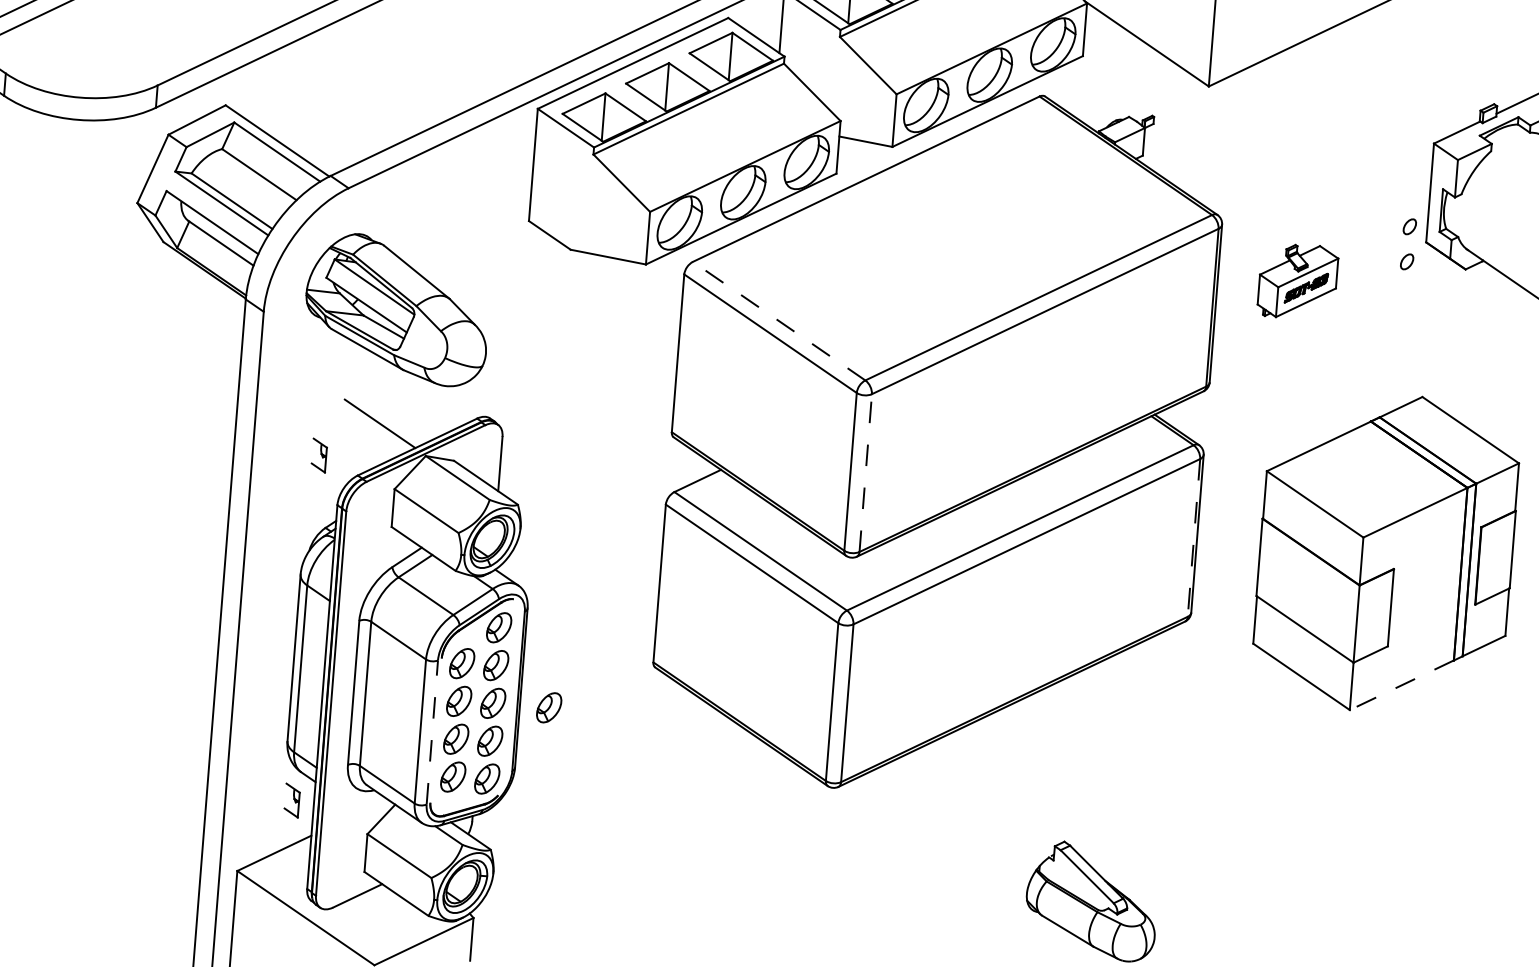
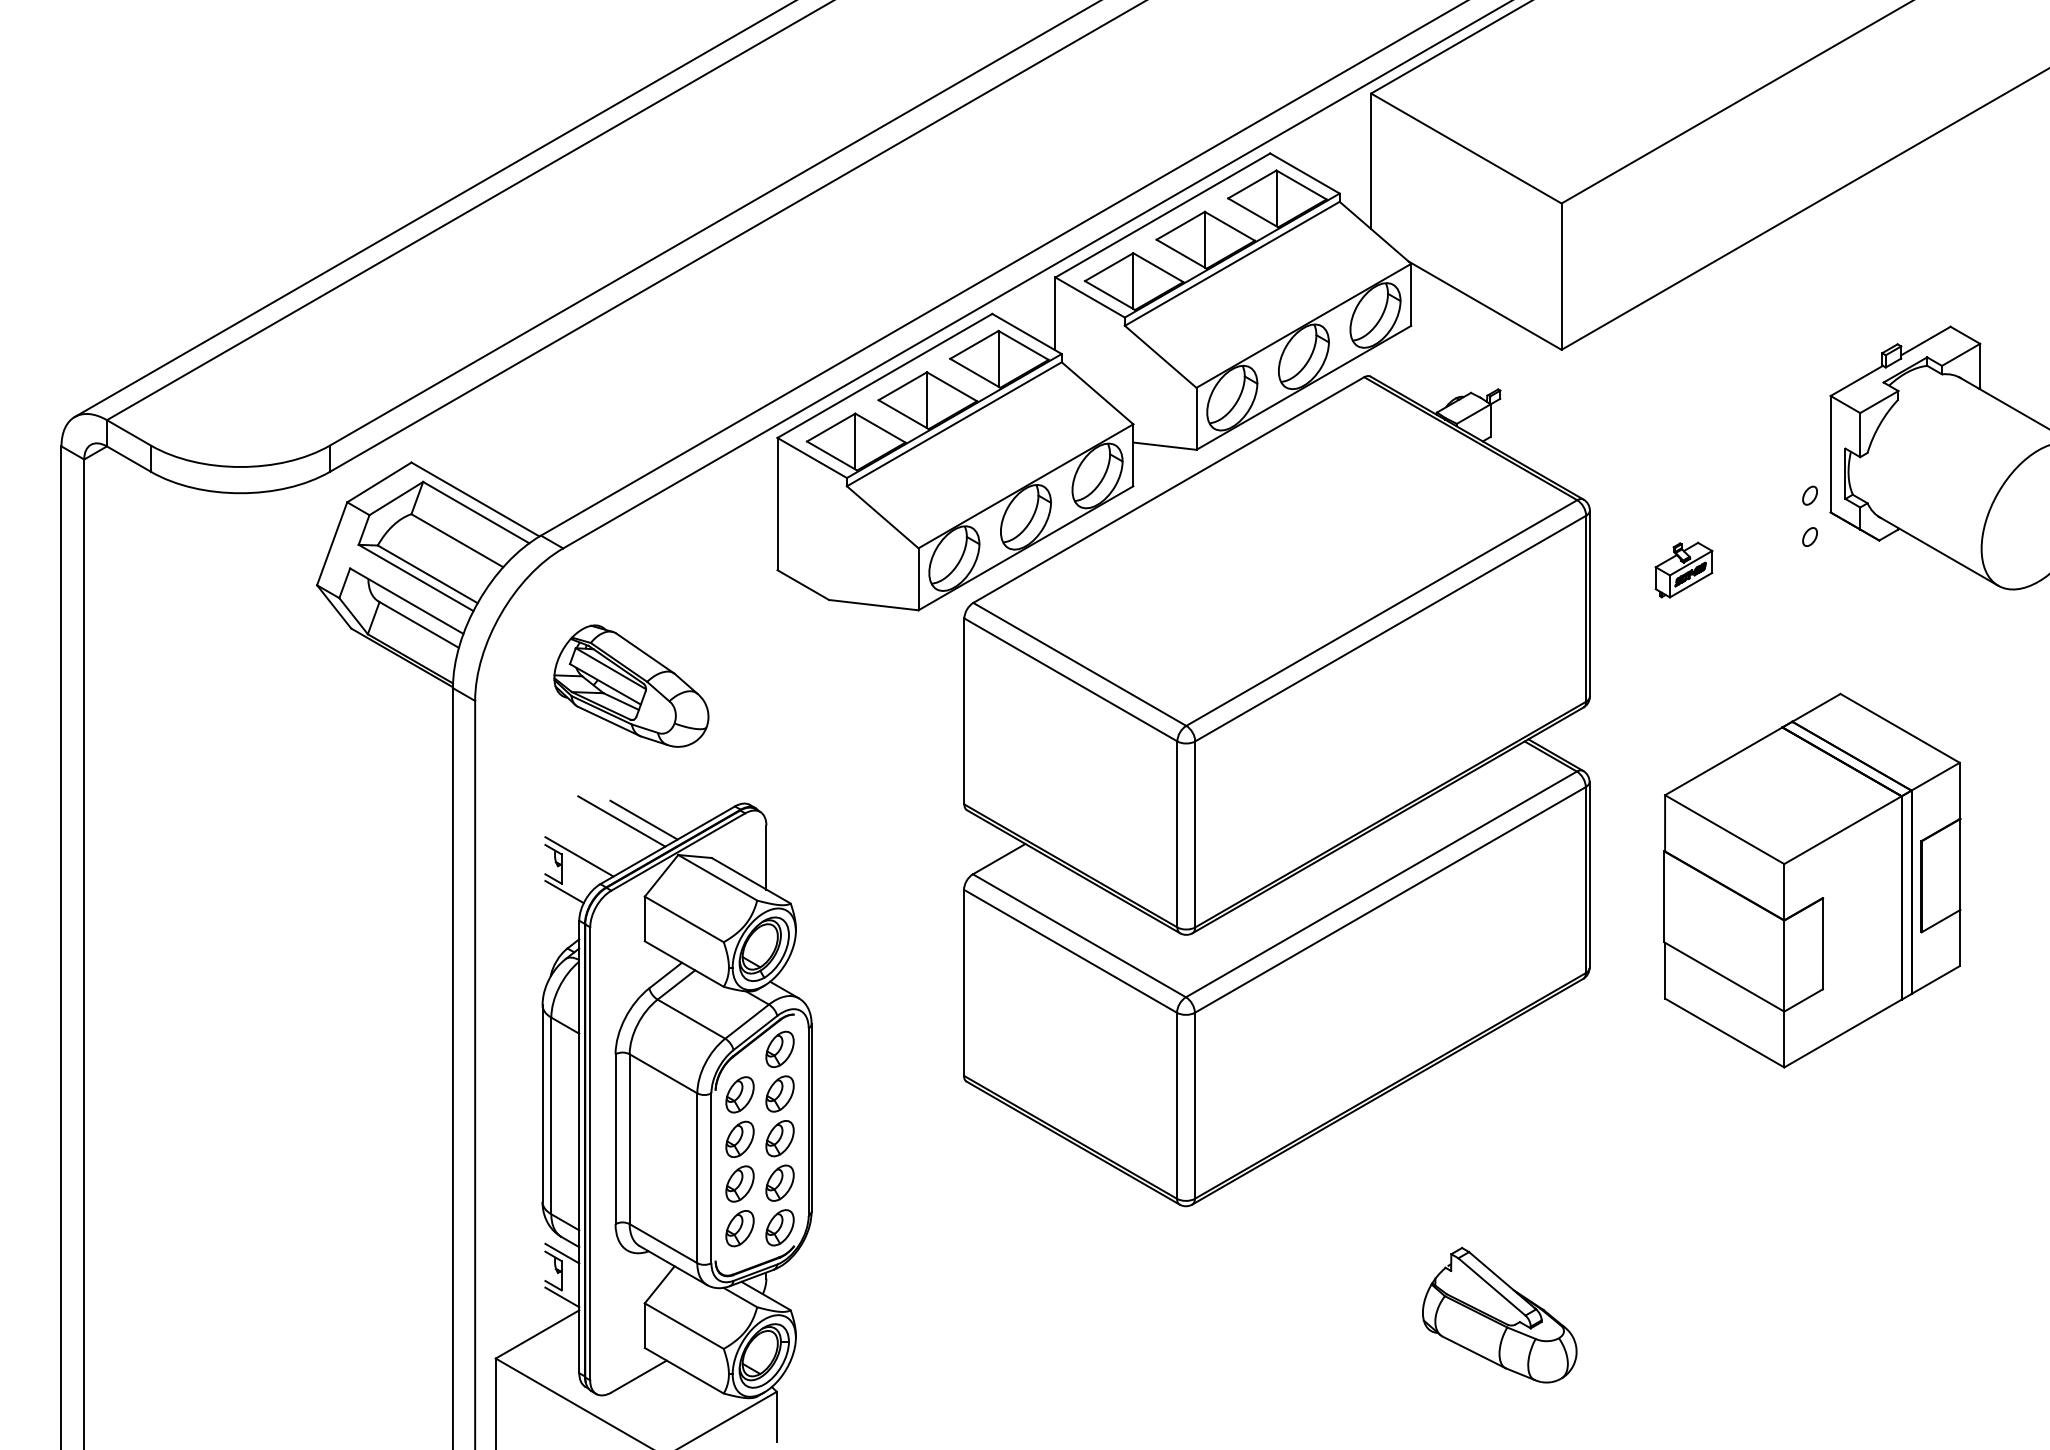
part: (1297, 280) -> (1683, 569), size x0.62
part: (397, 309) -> (631, 685), size x0.71
line: (778, 321) -> (1079, 664), dashed -> solid
line: (398, 423) -> (643, 819), added
line: (341, 450) -> (579, 856), added
line: (865, 472) -> (1195, 833), dashed -> solid
line: (326, 479) -> (564, 891), added
line: (1193, 538) -> (1585, 880), dashed -> solid
line: (1401, 685) -> (1842, 1033), dashed -> solid
part: (548, 707) -> (845, 1138), removed
line: (432, 732) -> (711, 1178), dashed -> solid
line: (300, 786) -> (562, 1253), added
line: (298, 823) -> (562, 1297), added

